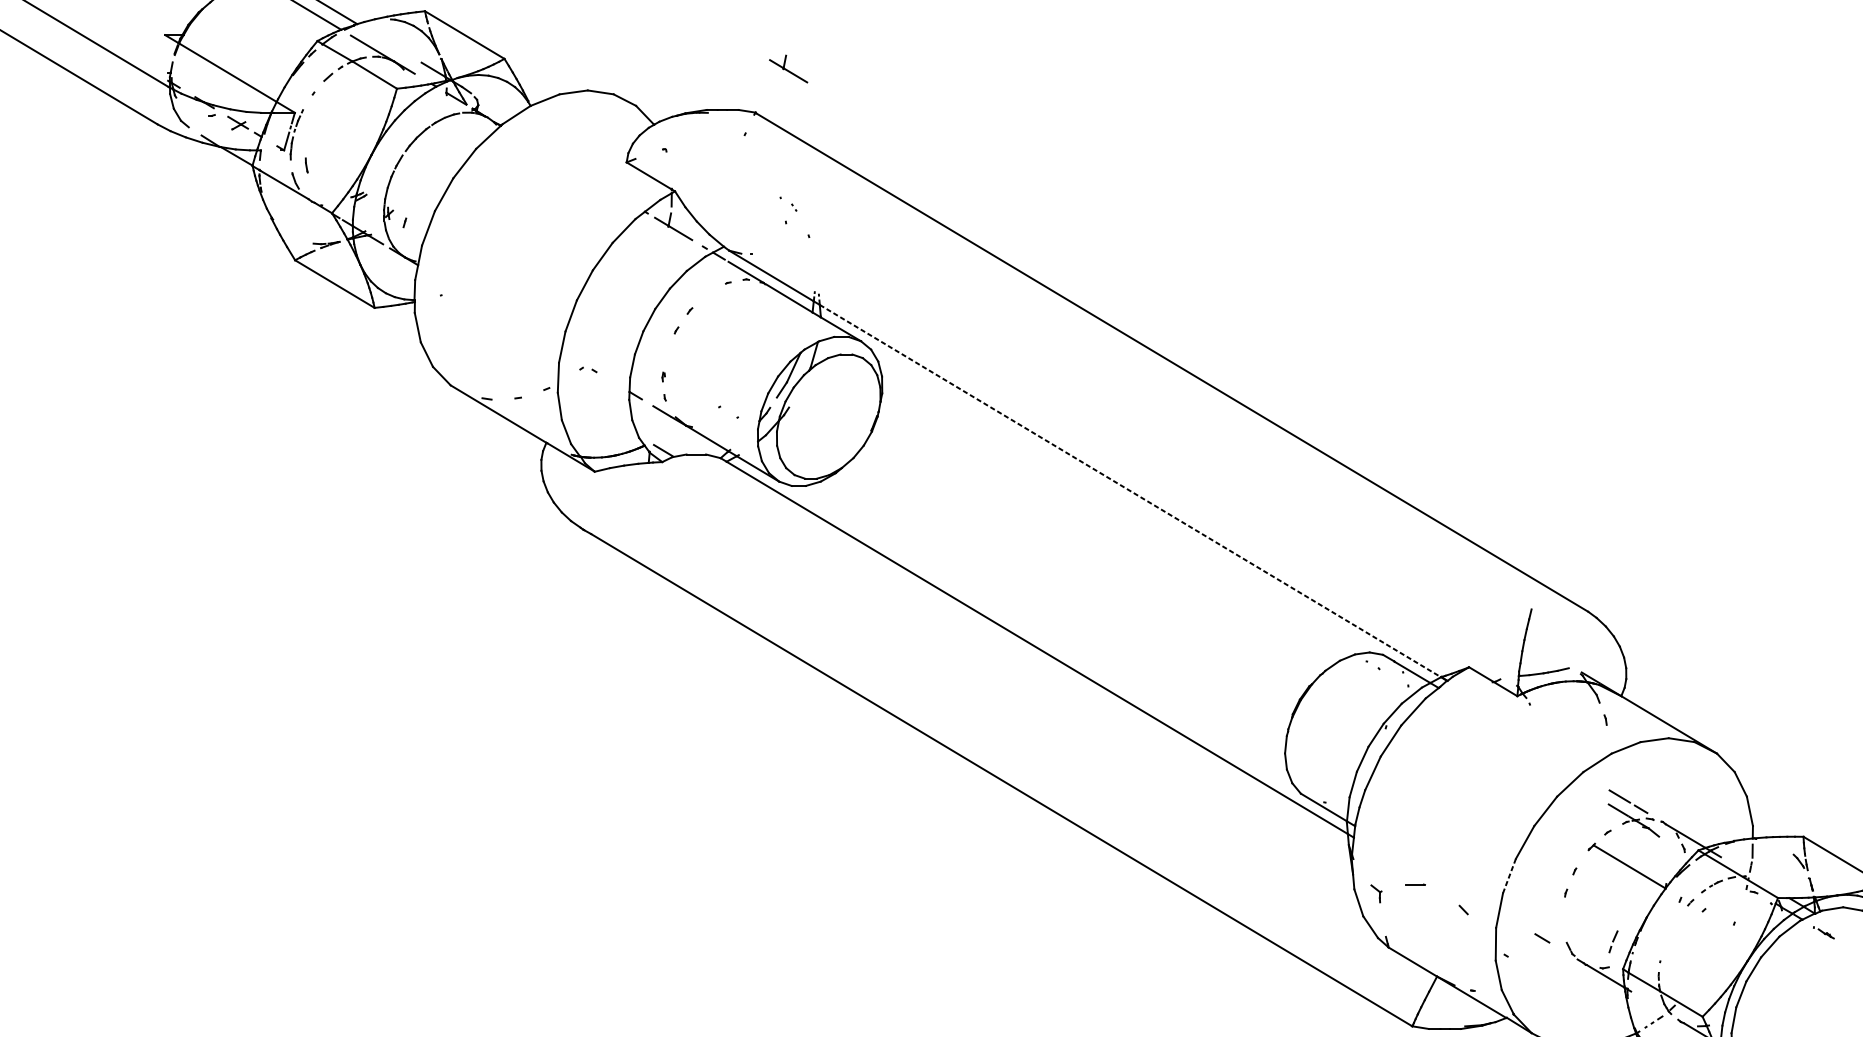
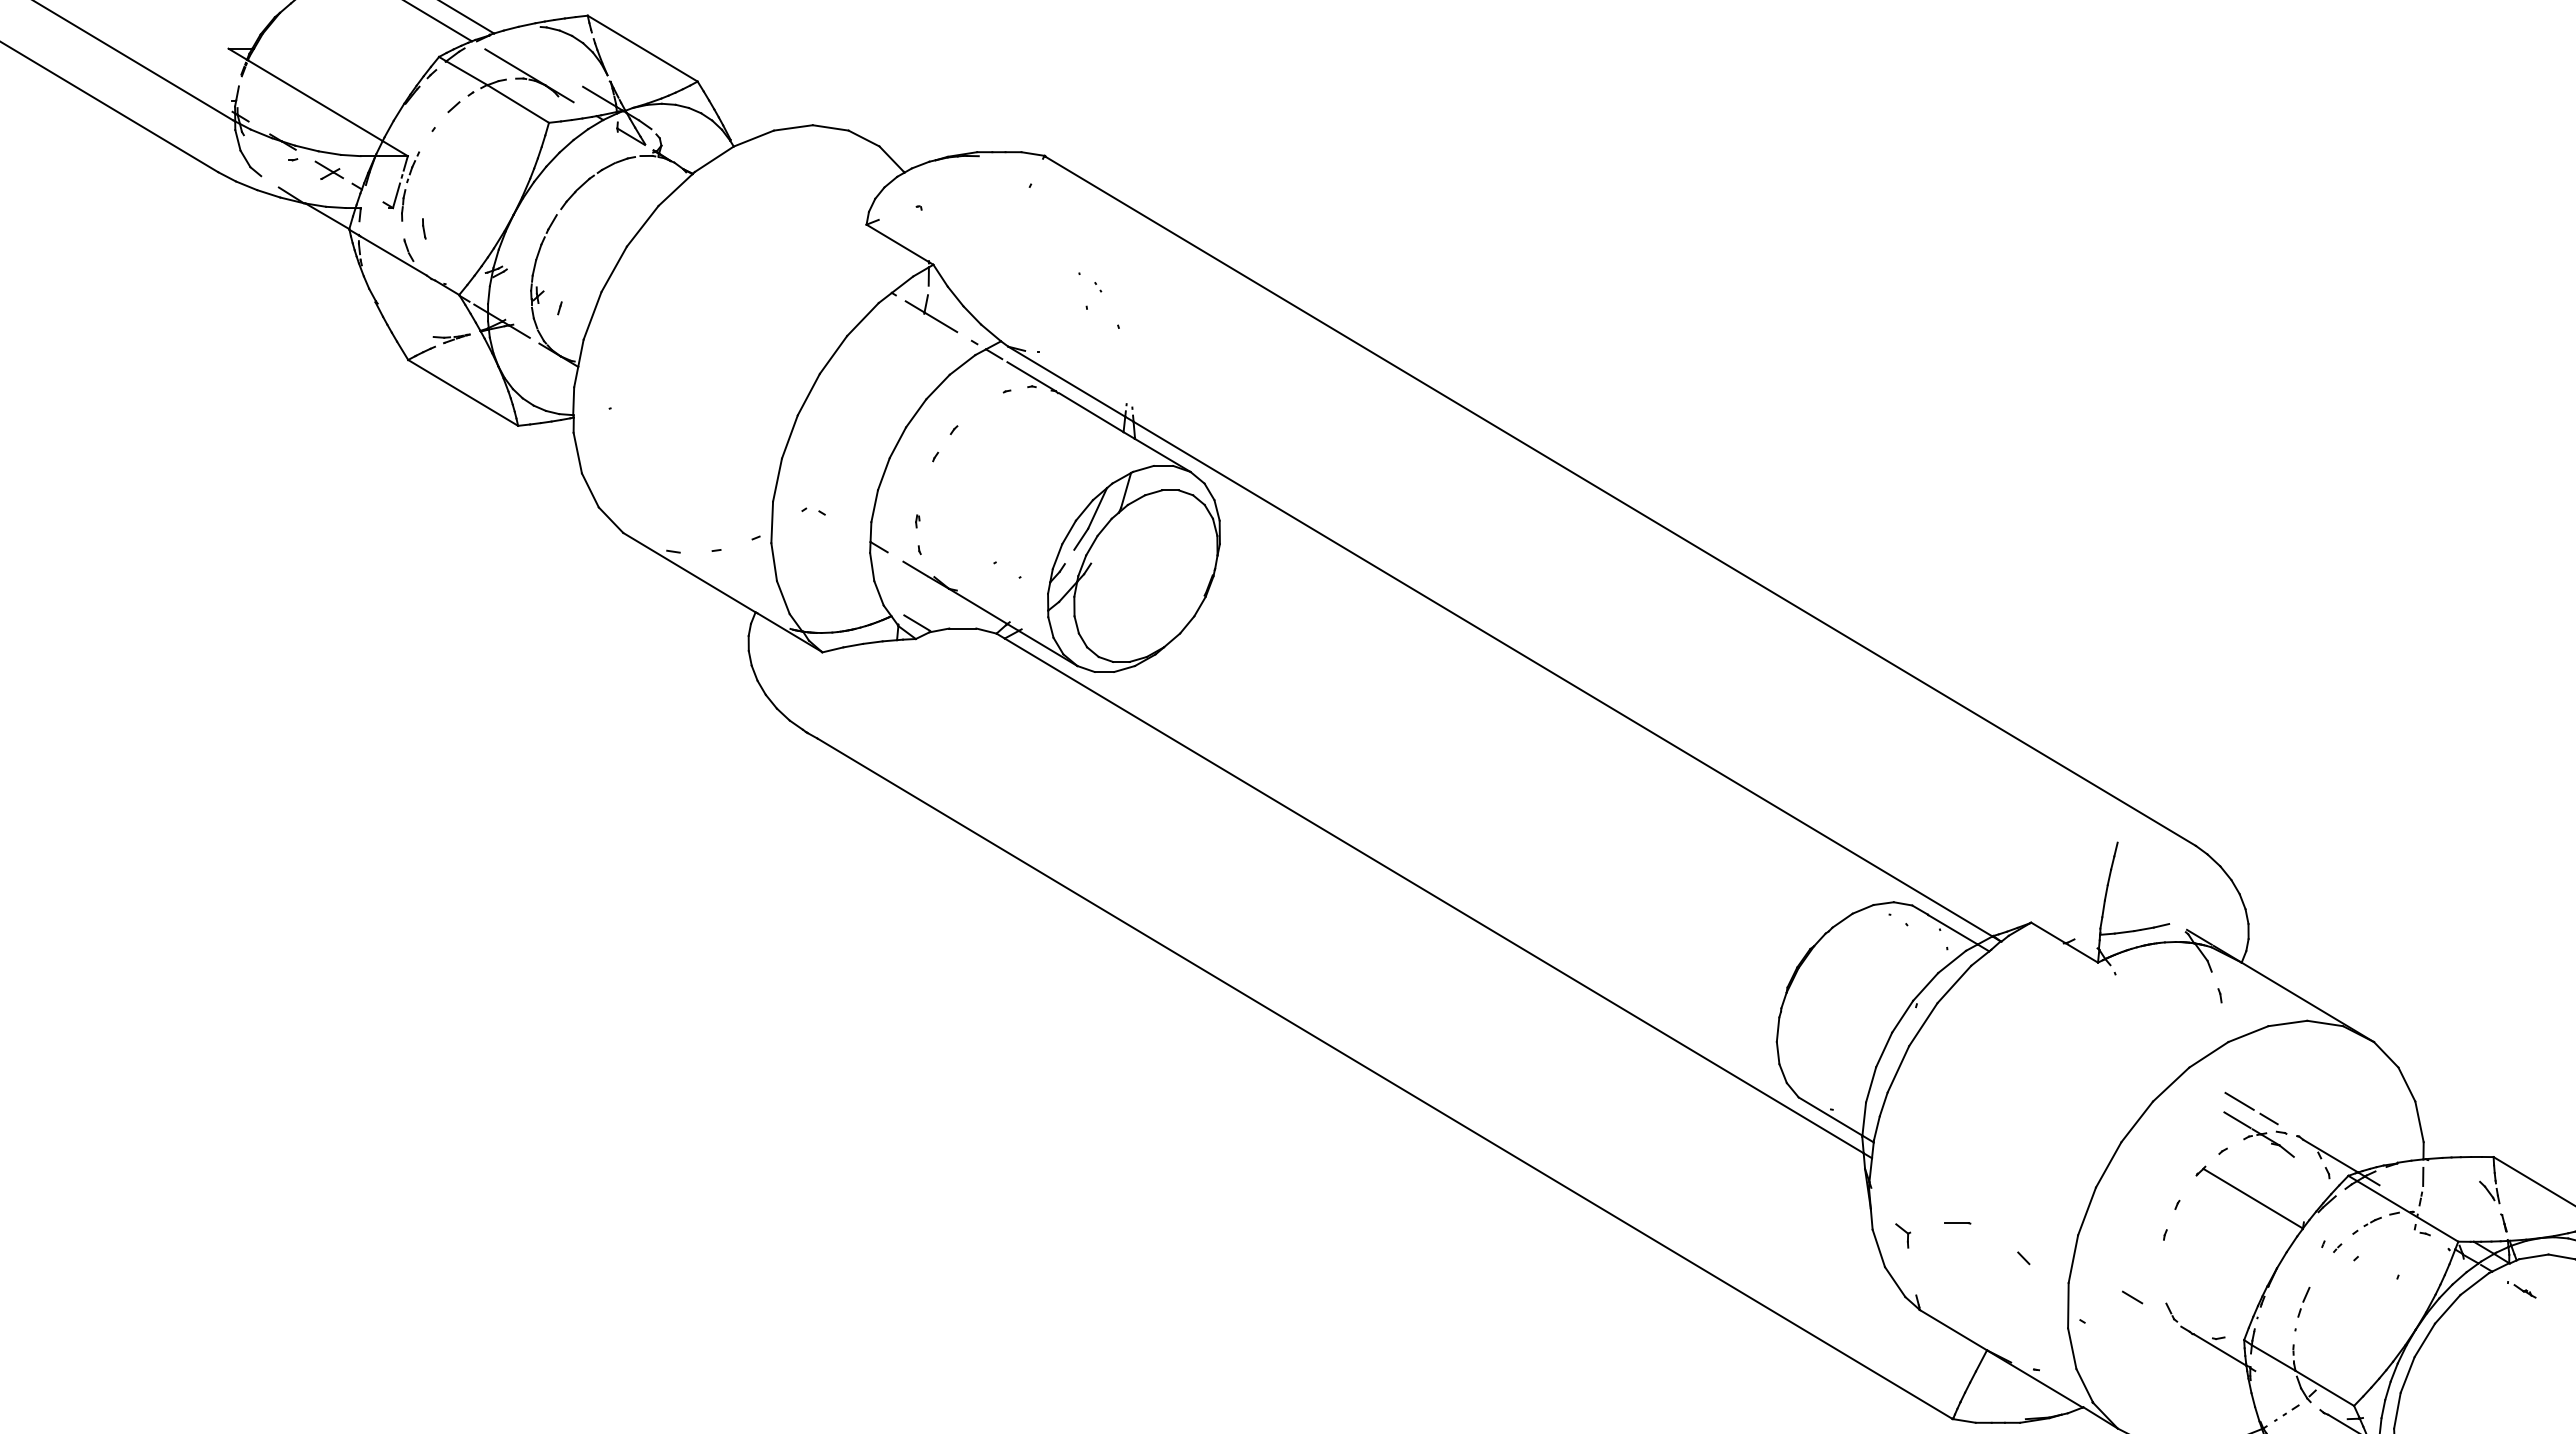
part: (788, 68) -> (1090, 95), removed
line: (1130, 491) -> (1563, 679), dashed -> solid
line: (1509, 875) -> (2087, 1210), dashed -> solid
part: (1613, 941) -> (2303, 1301), moved

